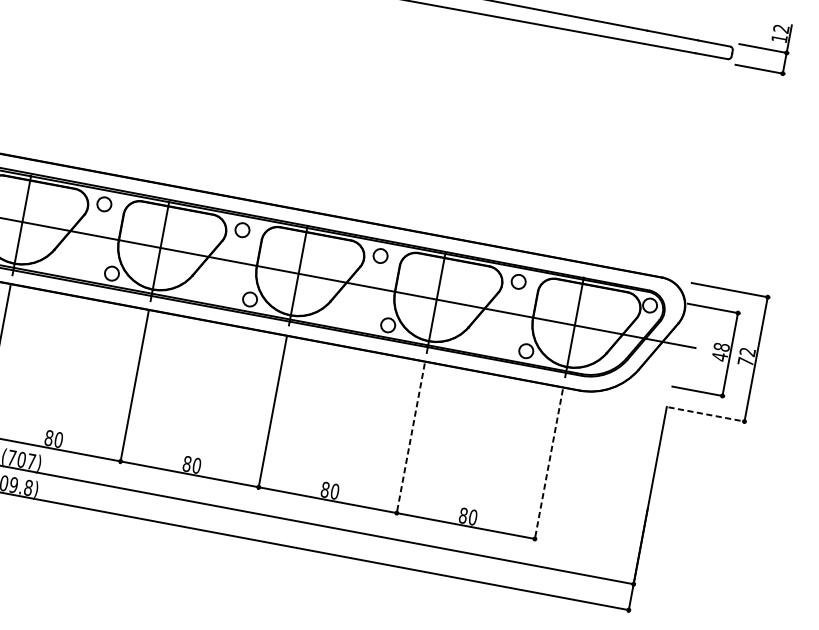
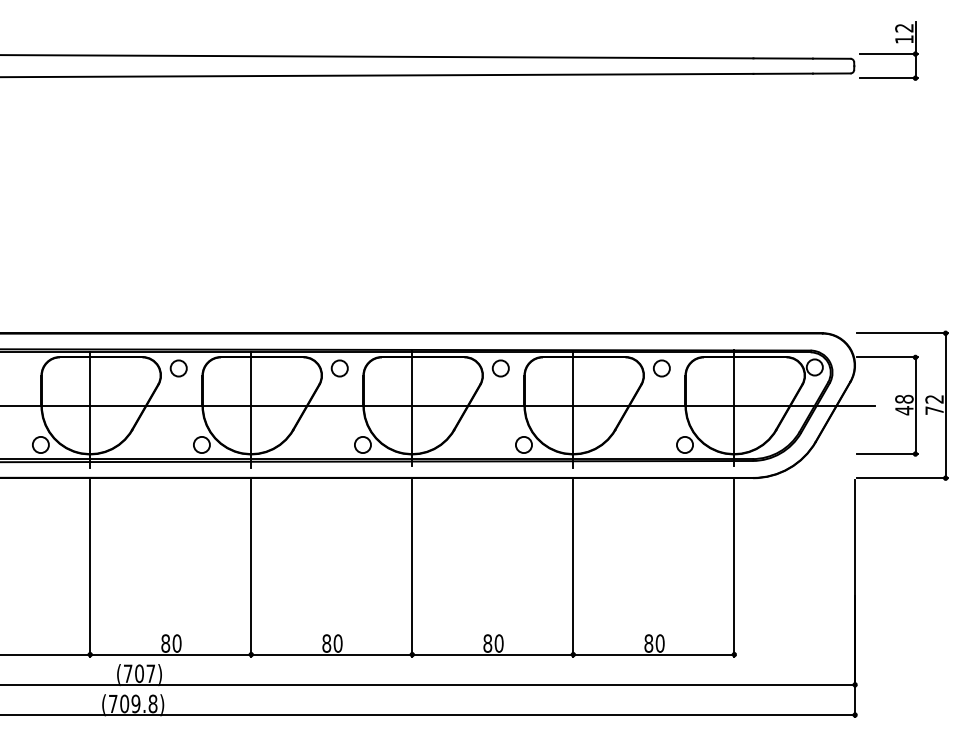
line: (707, 414) -> (902, 478), dashed -> solid
line: (410, 439) -> (573, 568), dashed -> solid
line: (548, 465) -> (734, 568), dashed -> solid

